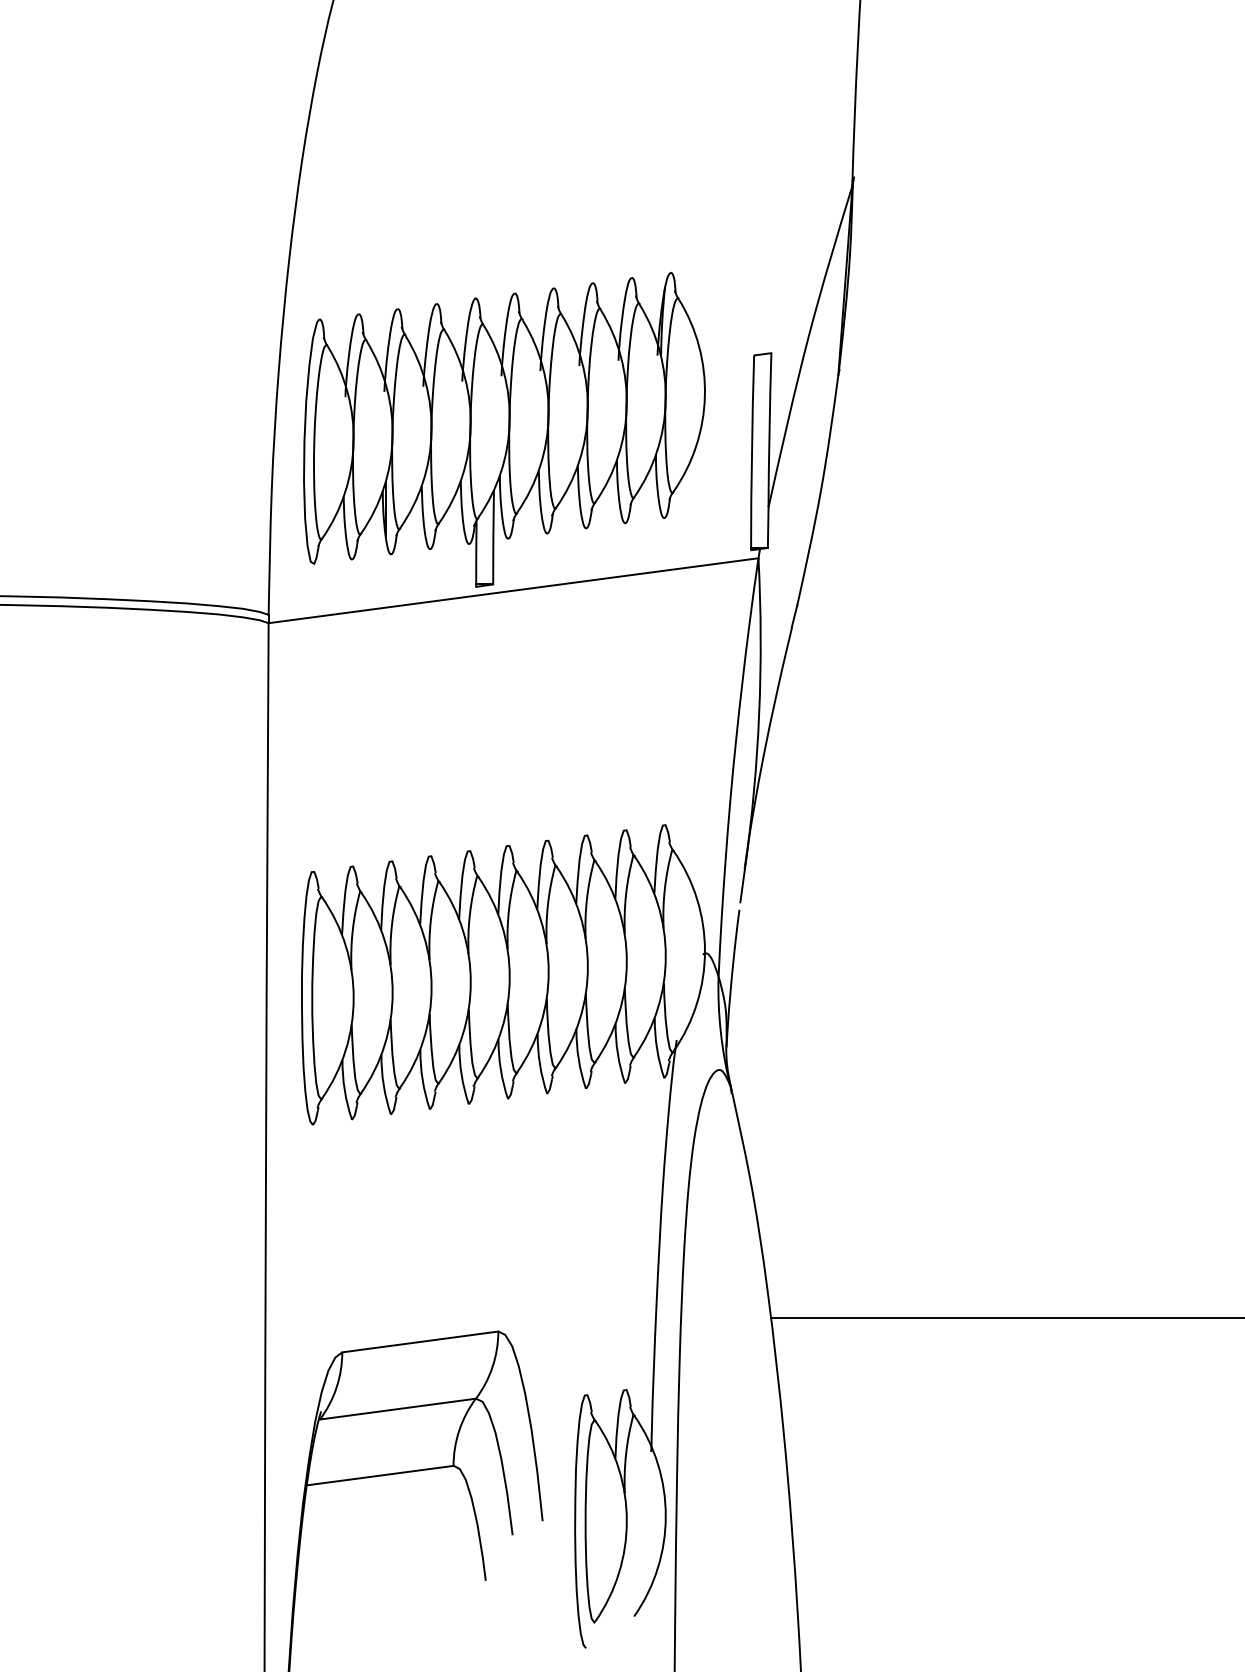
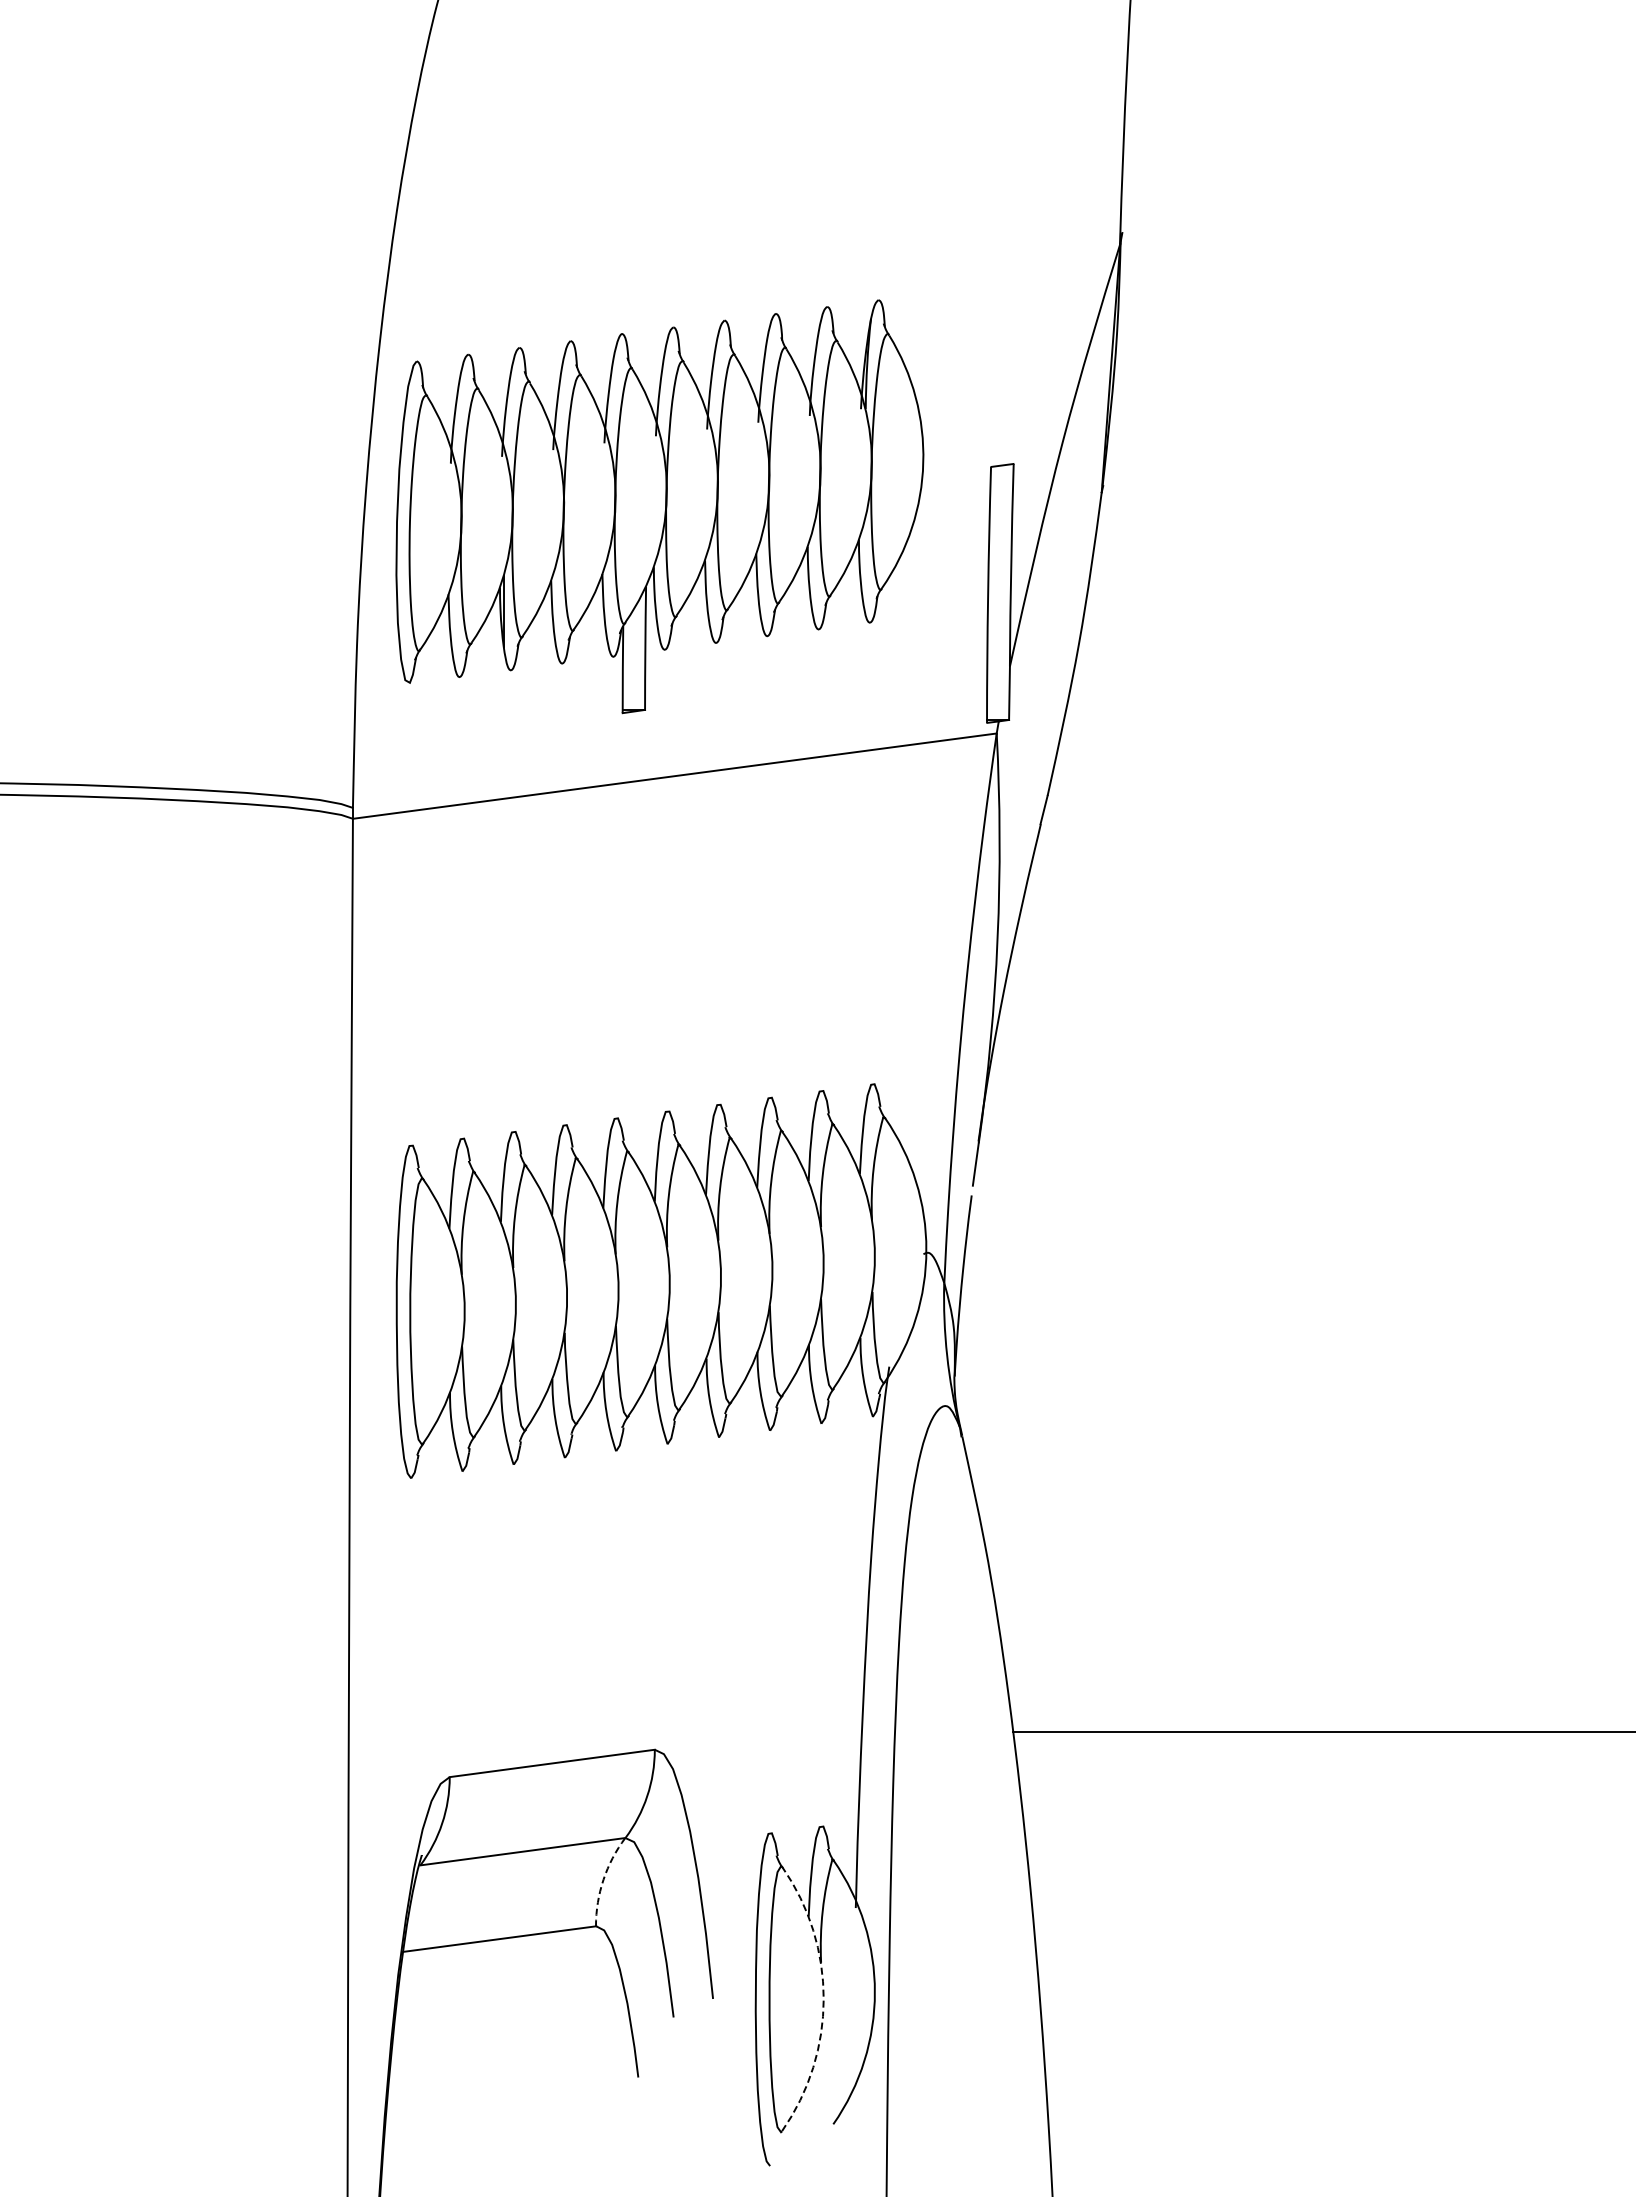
part: (504, 429) -> (659, 506), moved
arc: (459, 1430) -> (603, 1879), solid -> dashed
arc: (626, 1521) -> (823, 1999), solid -> dashed

